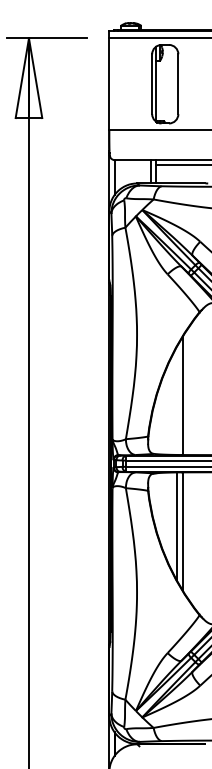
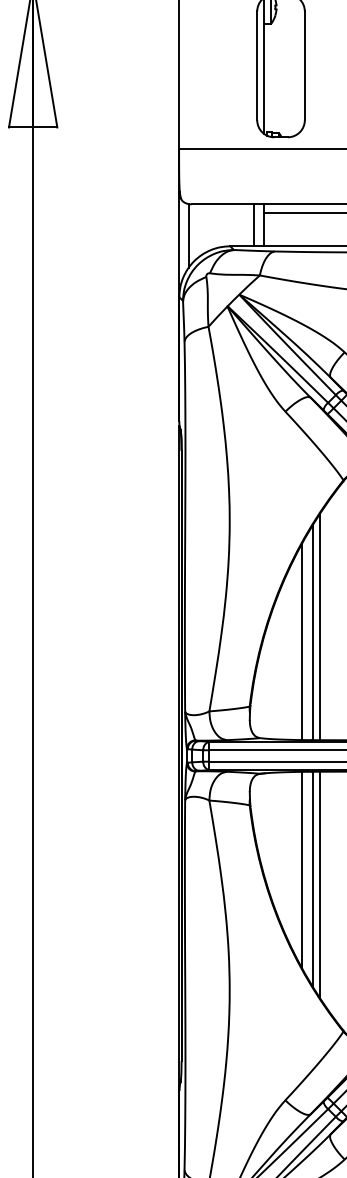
line: (186, 392) -> (319, 626), added
line: (177, 400) -> (303, 641), added
line: (186, 534) -> (319, 884), added

